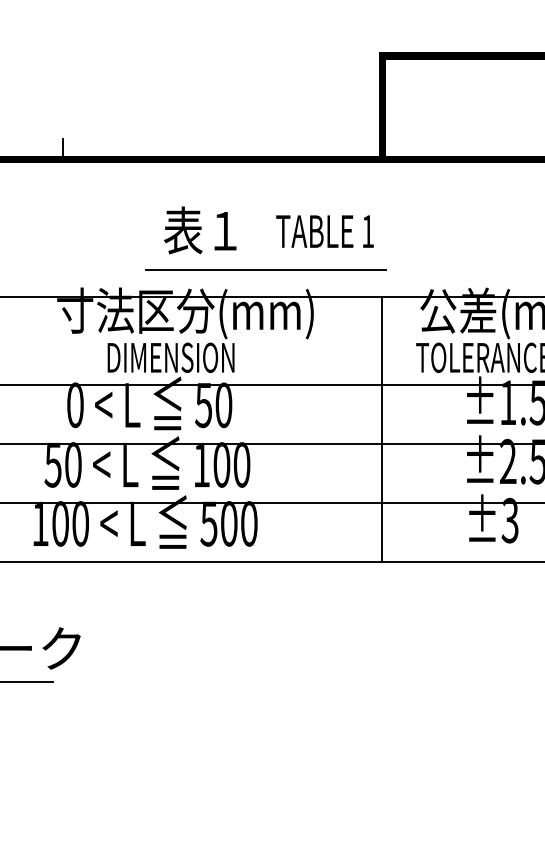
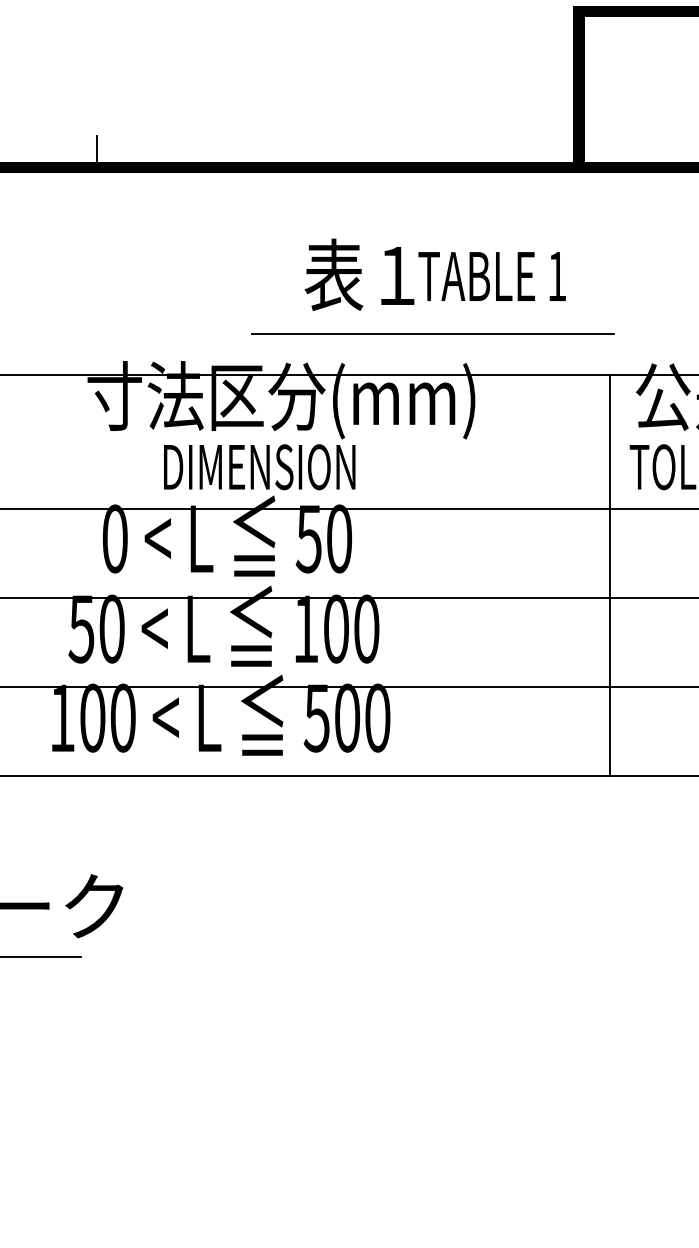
text: (200, 230) -> (359, 274), moved
line: (265, 269) -> (432, 333), moved
line: (382, 429) -> (610, 575), moved

